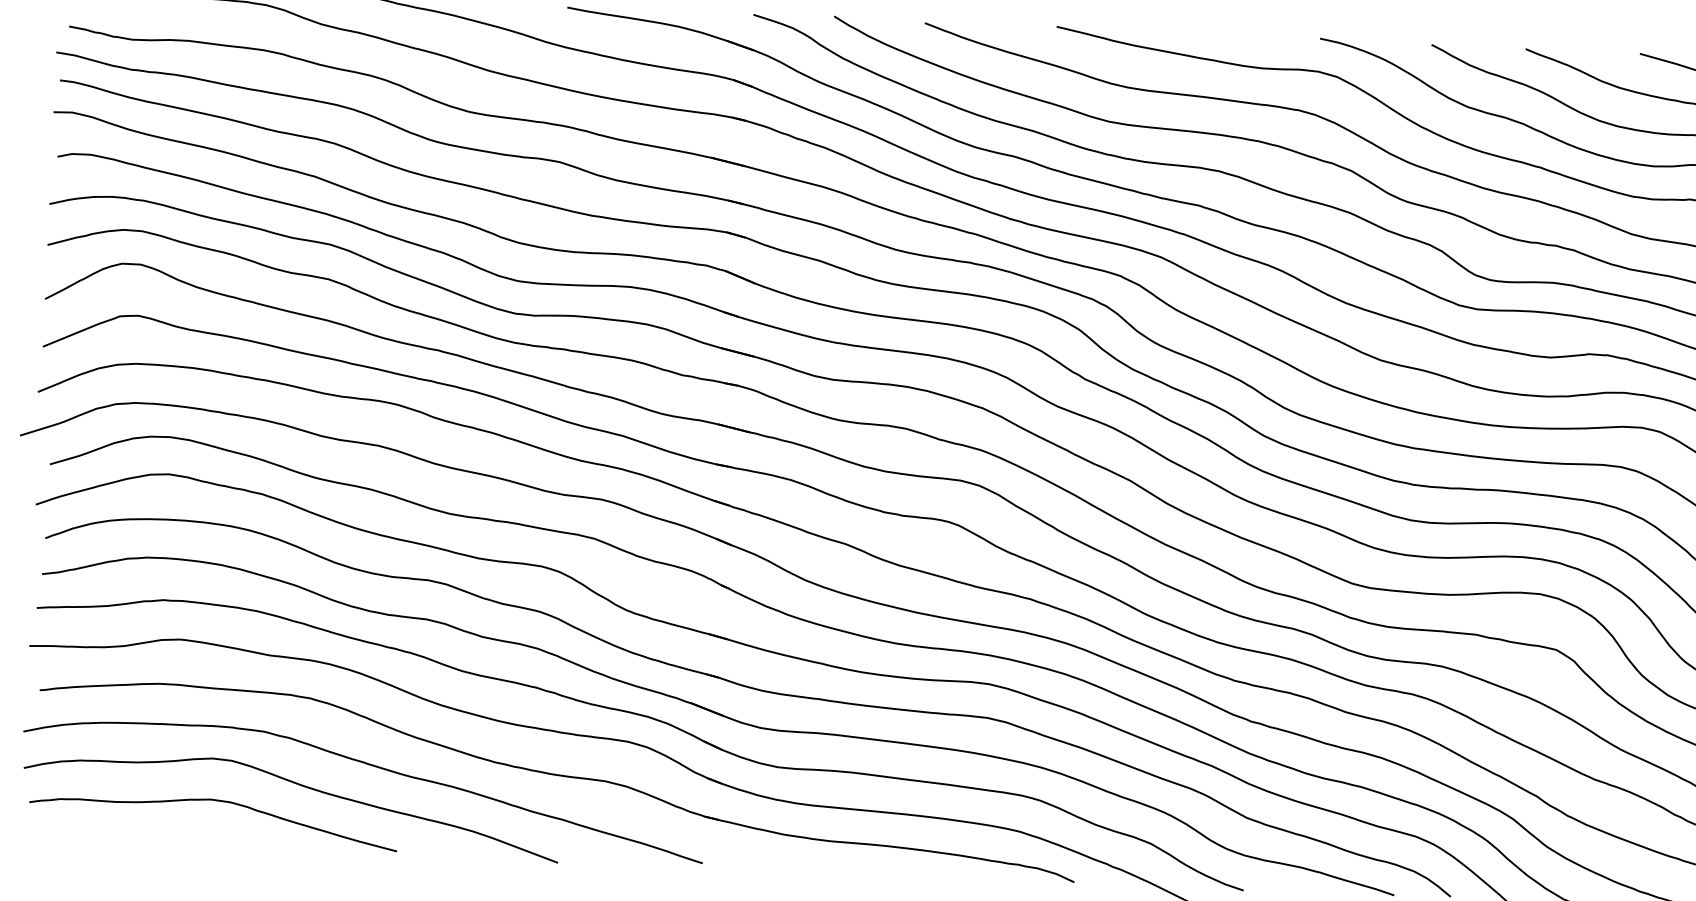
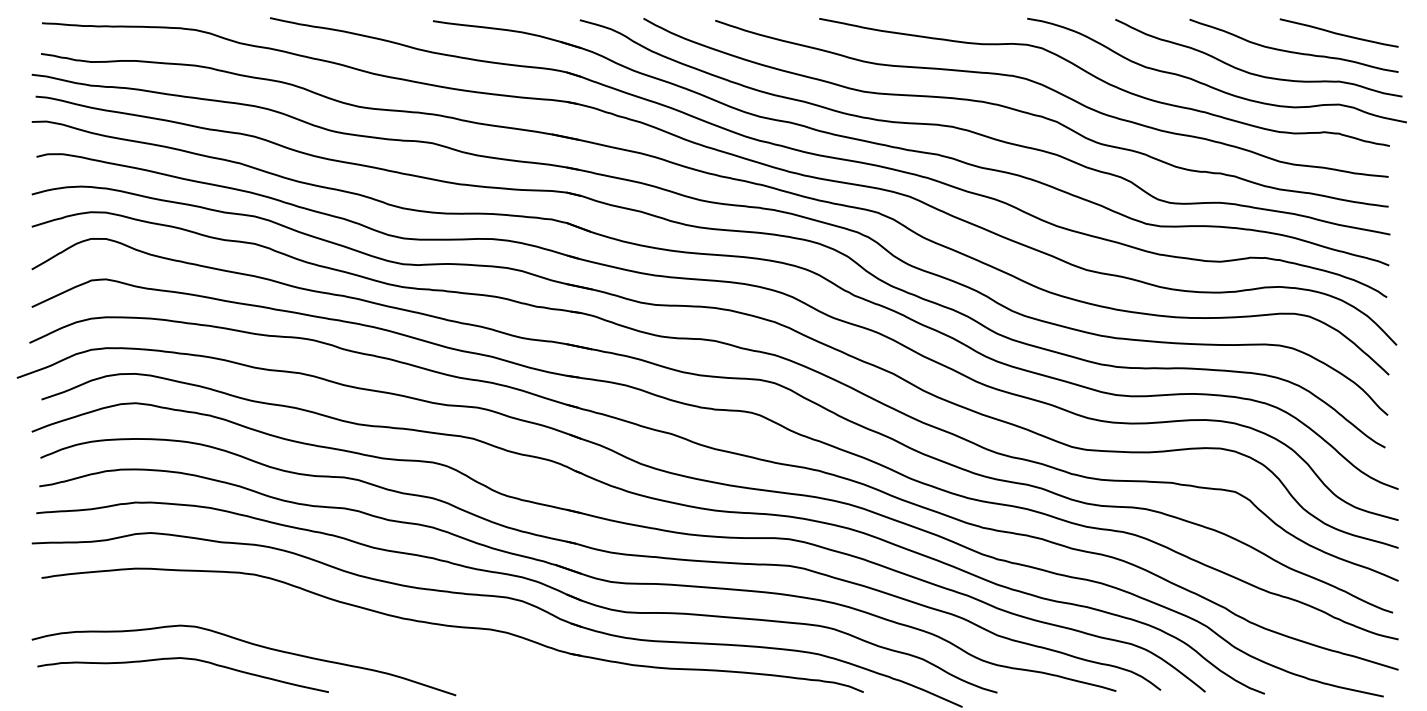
curve: (372, 766) -> (306, 626), removed

